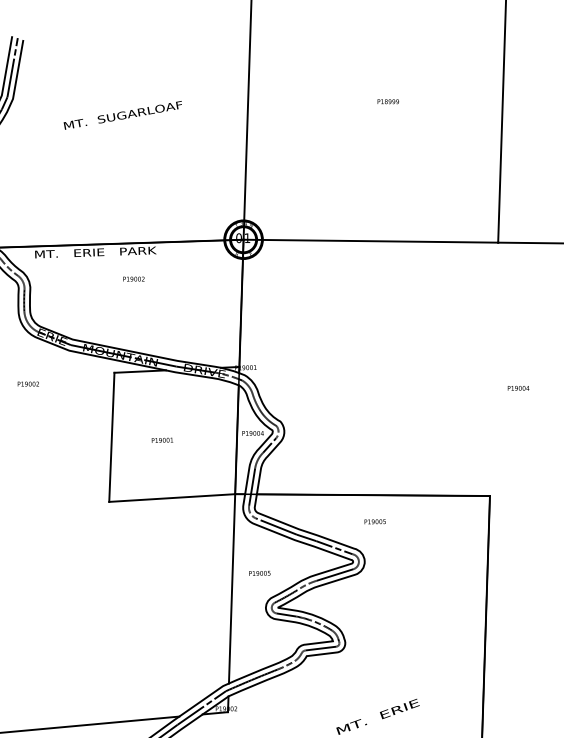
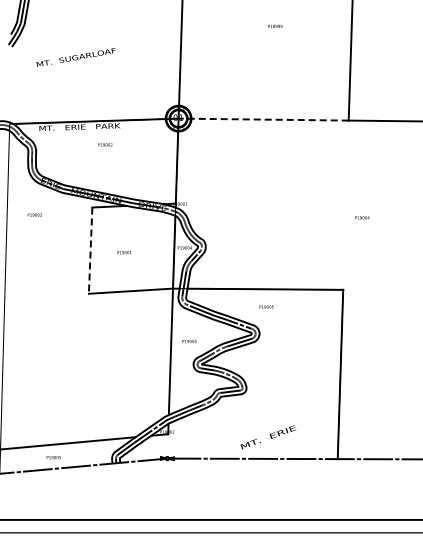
text: (122, 115) -> (75, 57), moved
line: (370, 241) -> (263, 119), solid -> dashed
line: (111, 438) -> (90, 251), solid -> dashed

